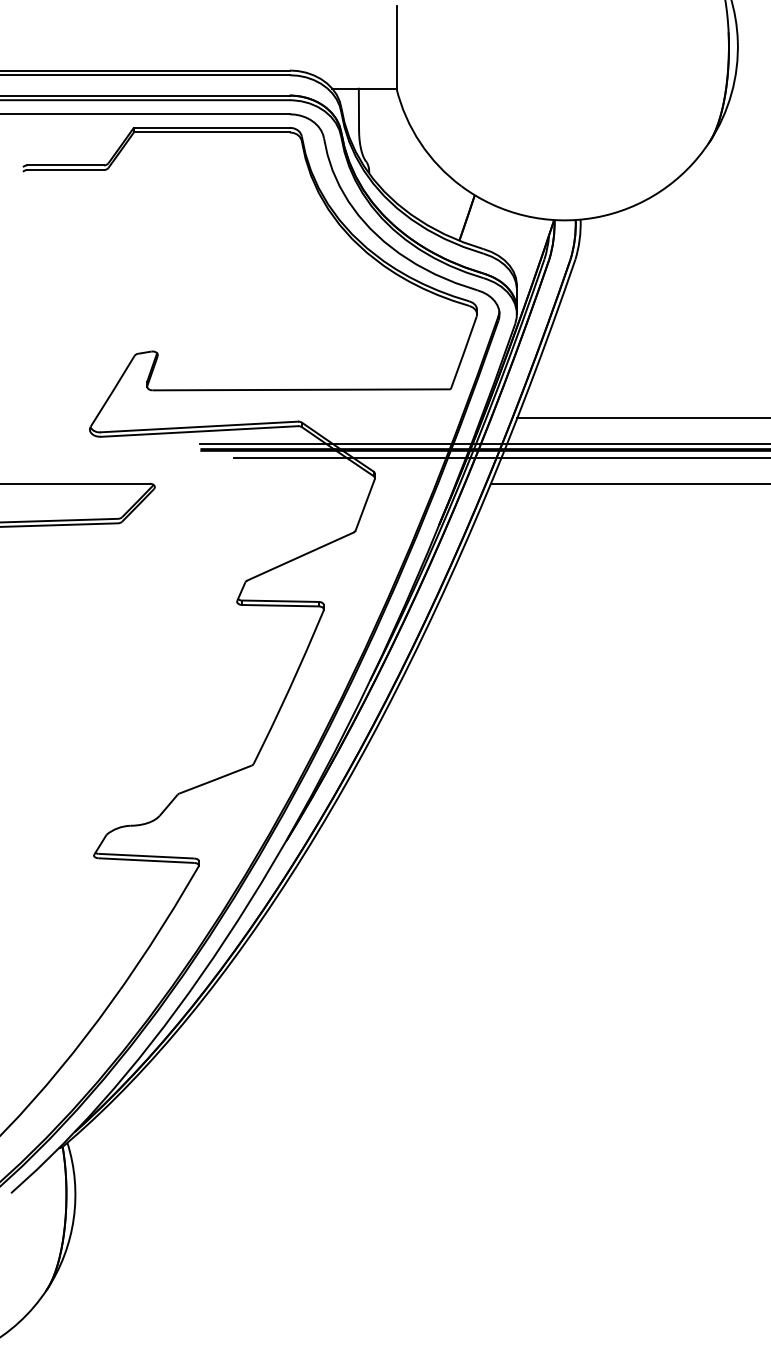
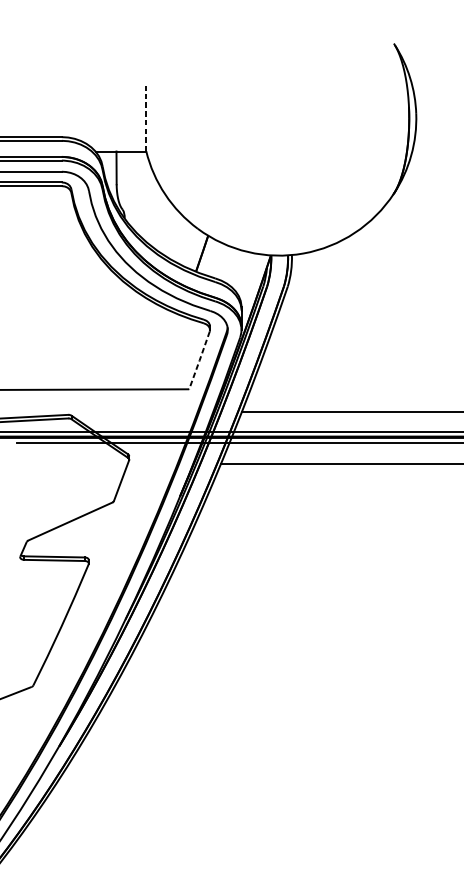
line: (396, 47) -> (146, 118), solid -> dashed
line: (463, 353) -> (199, 360), solid -> dashed

